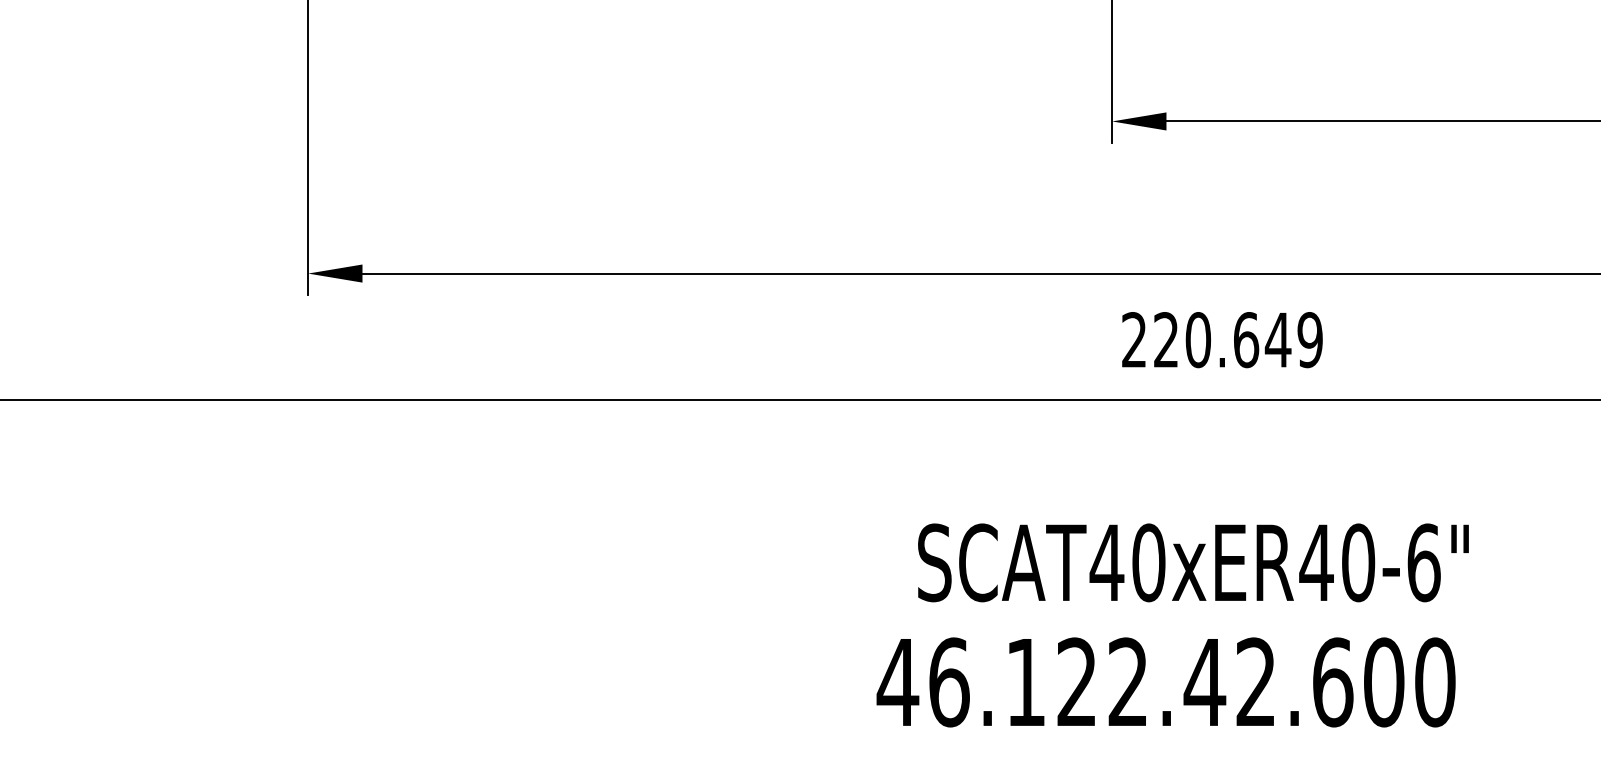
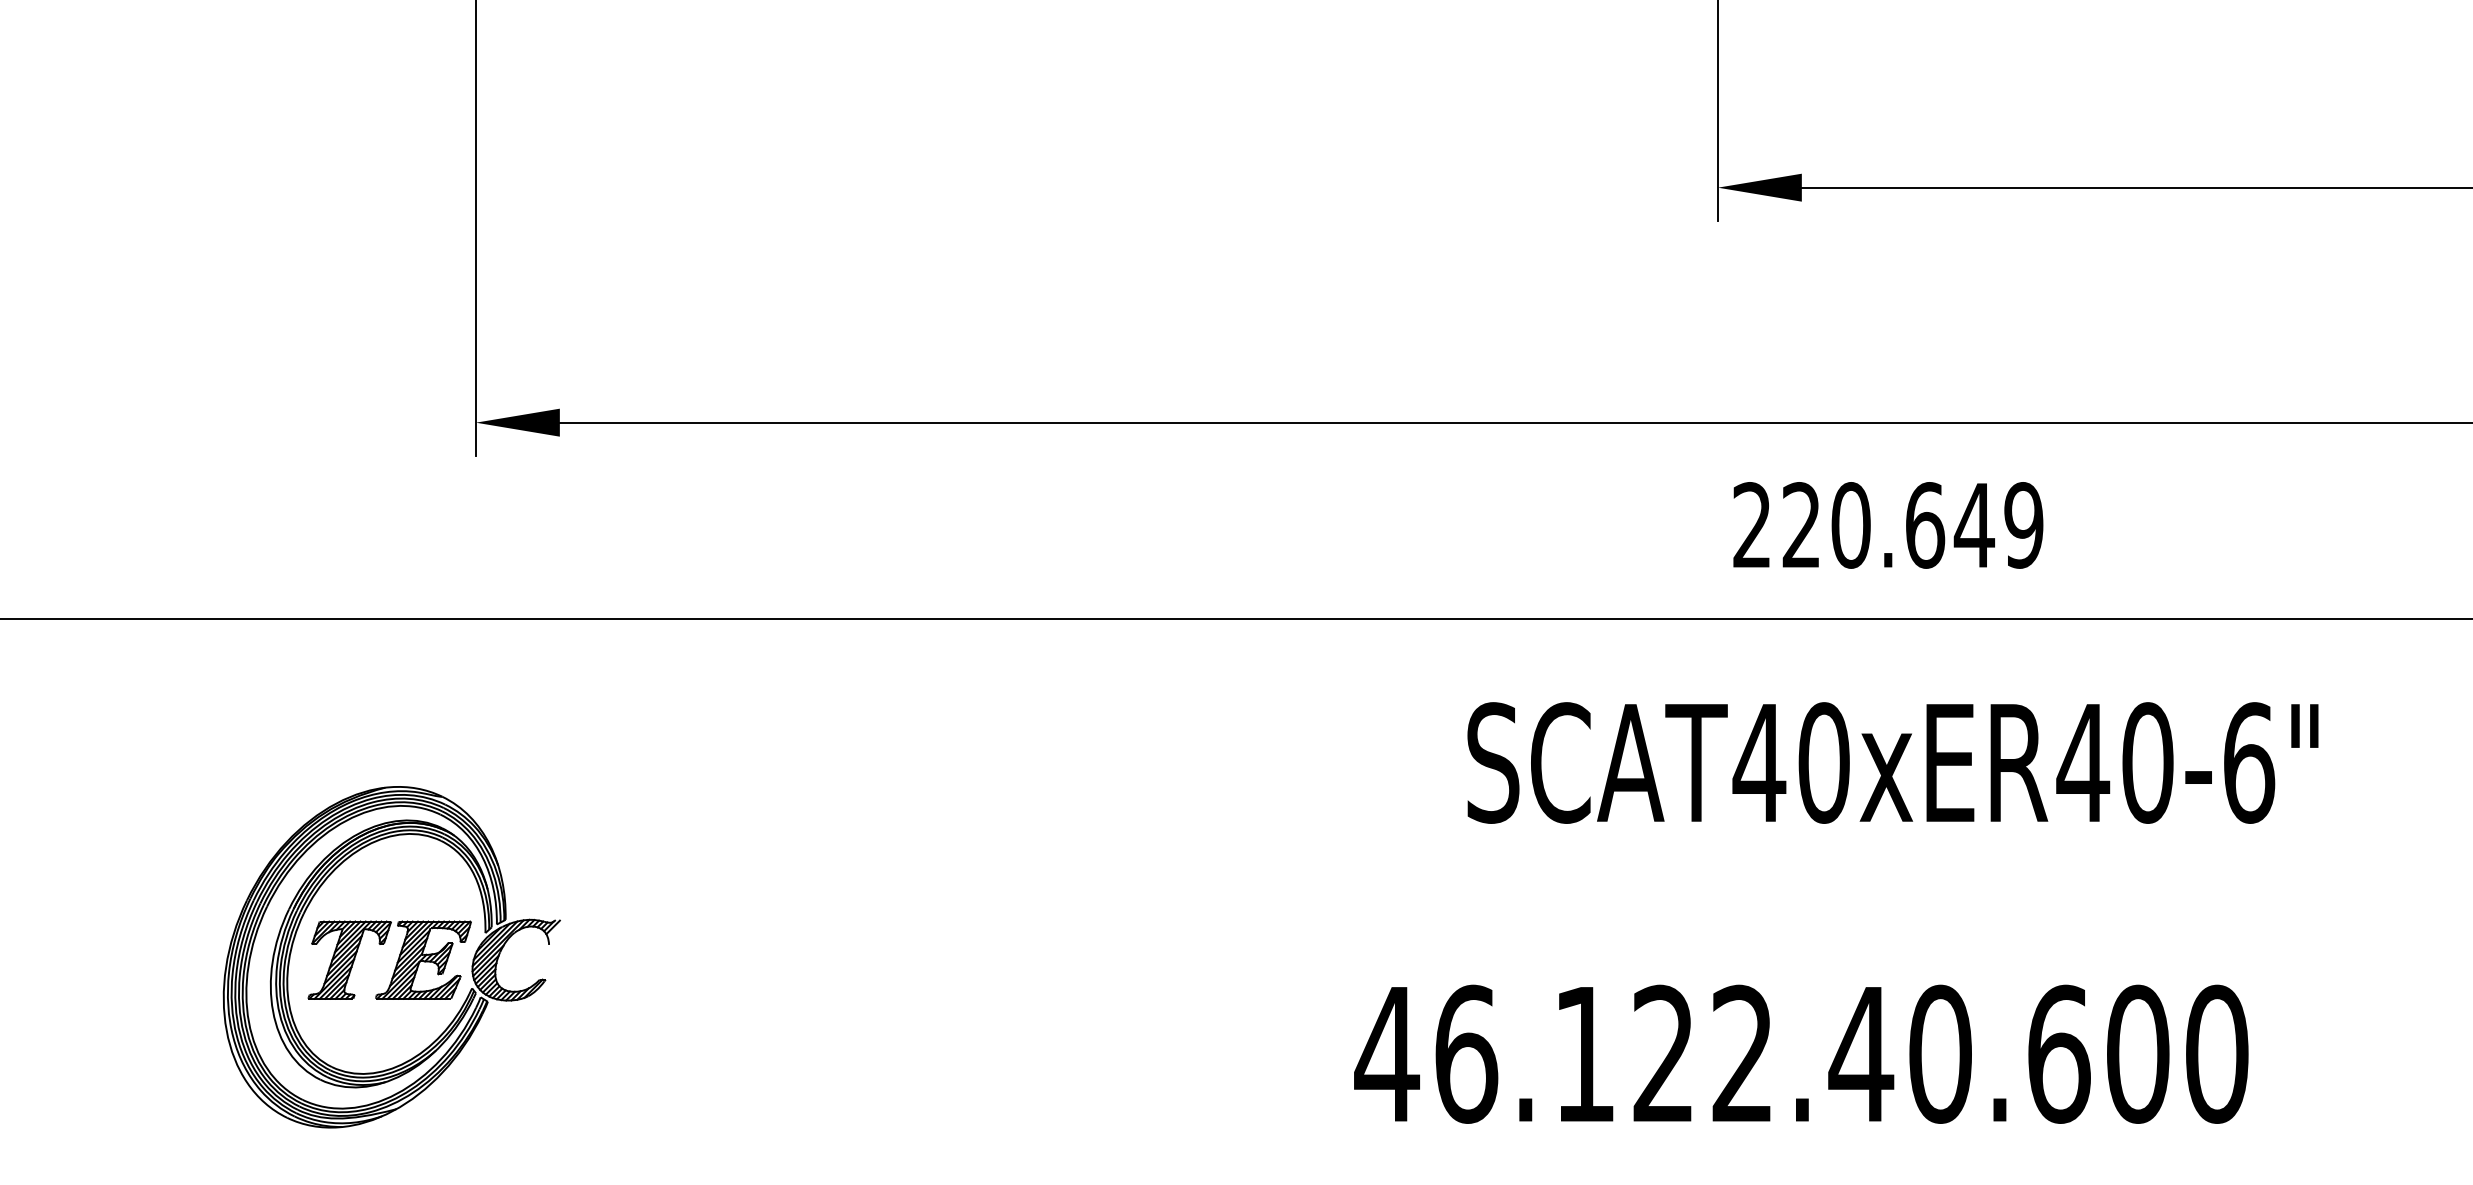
text: (1193, 562) -> (1893, 762), moved
part: (253, 619) -> (391, 957), added
text: (1256, 682) -> (1940, 1054), 46.122.42.600 -> 46.122.40.600

